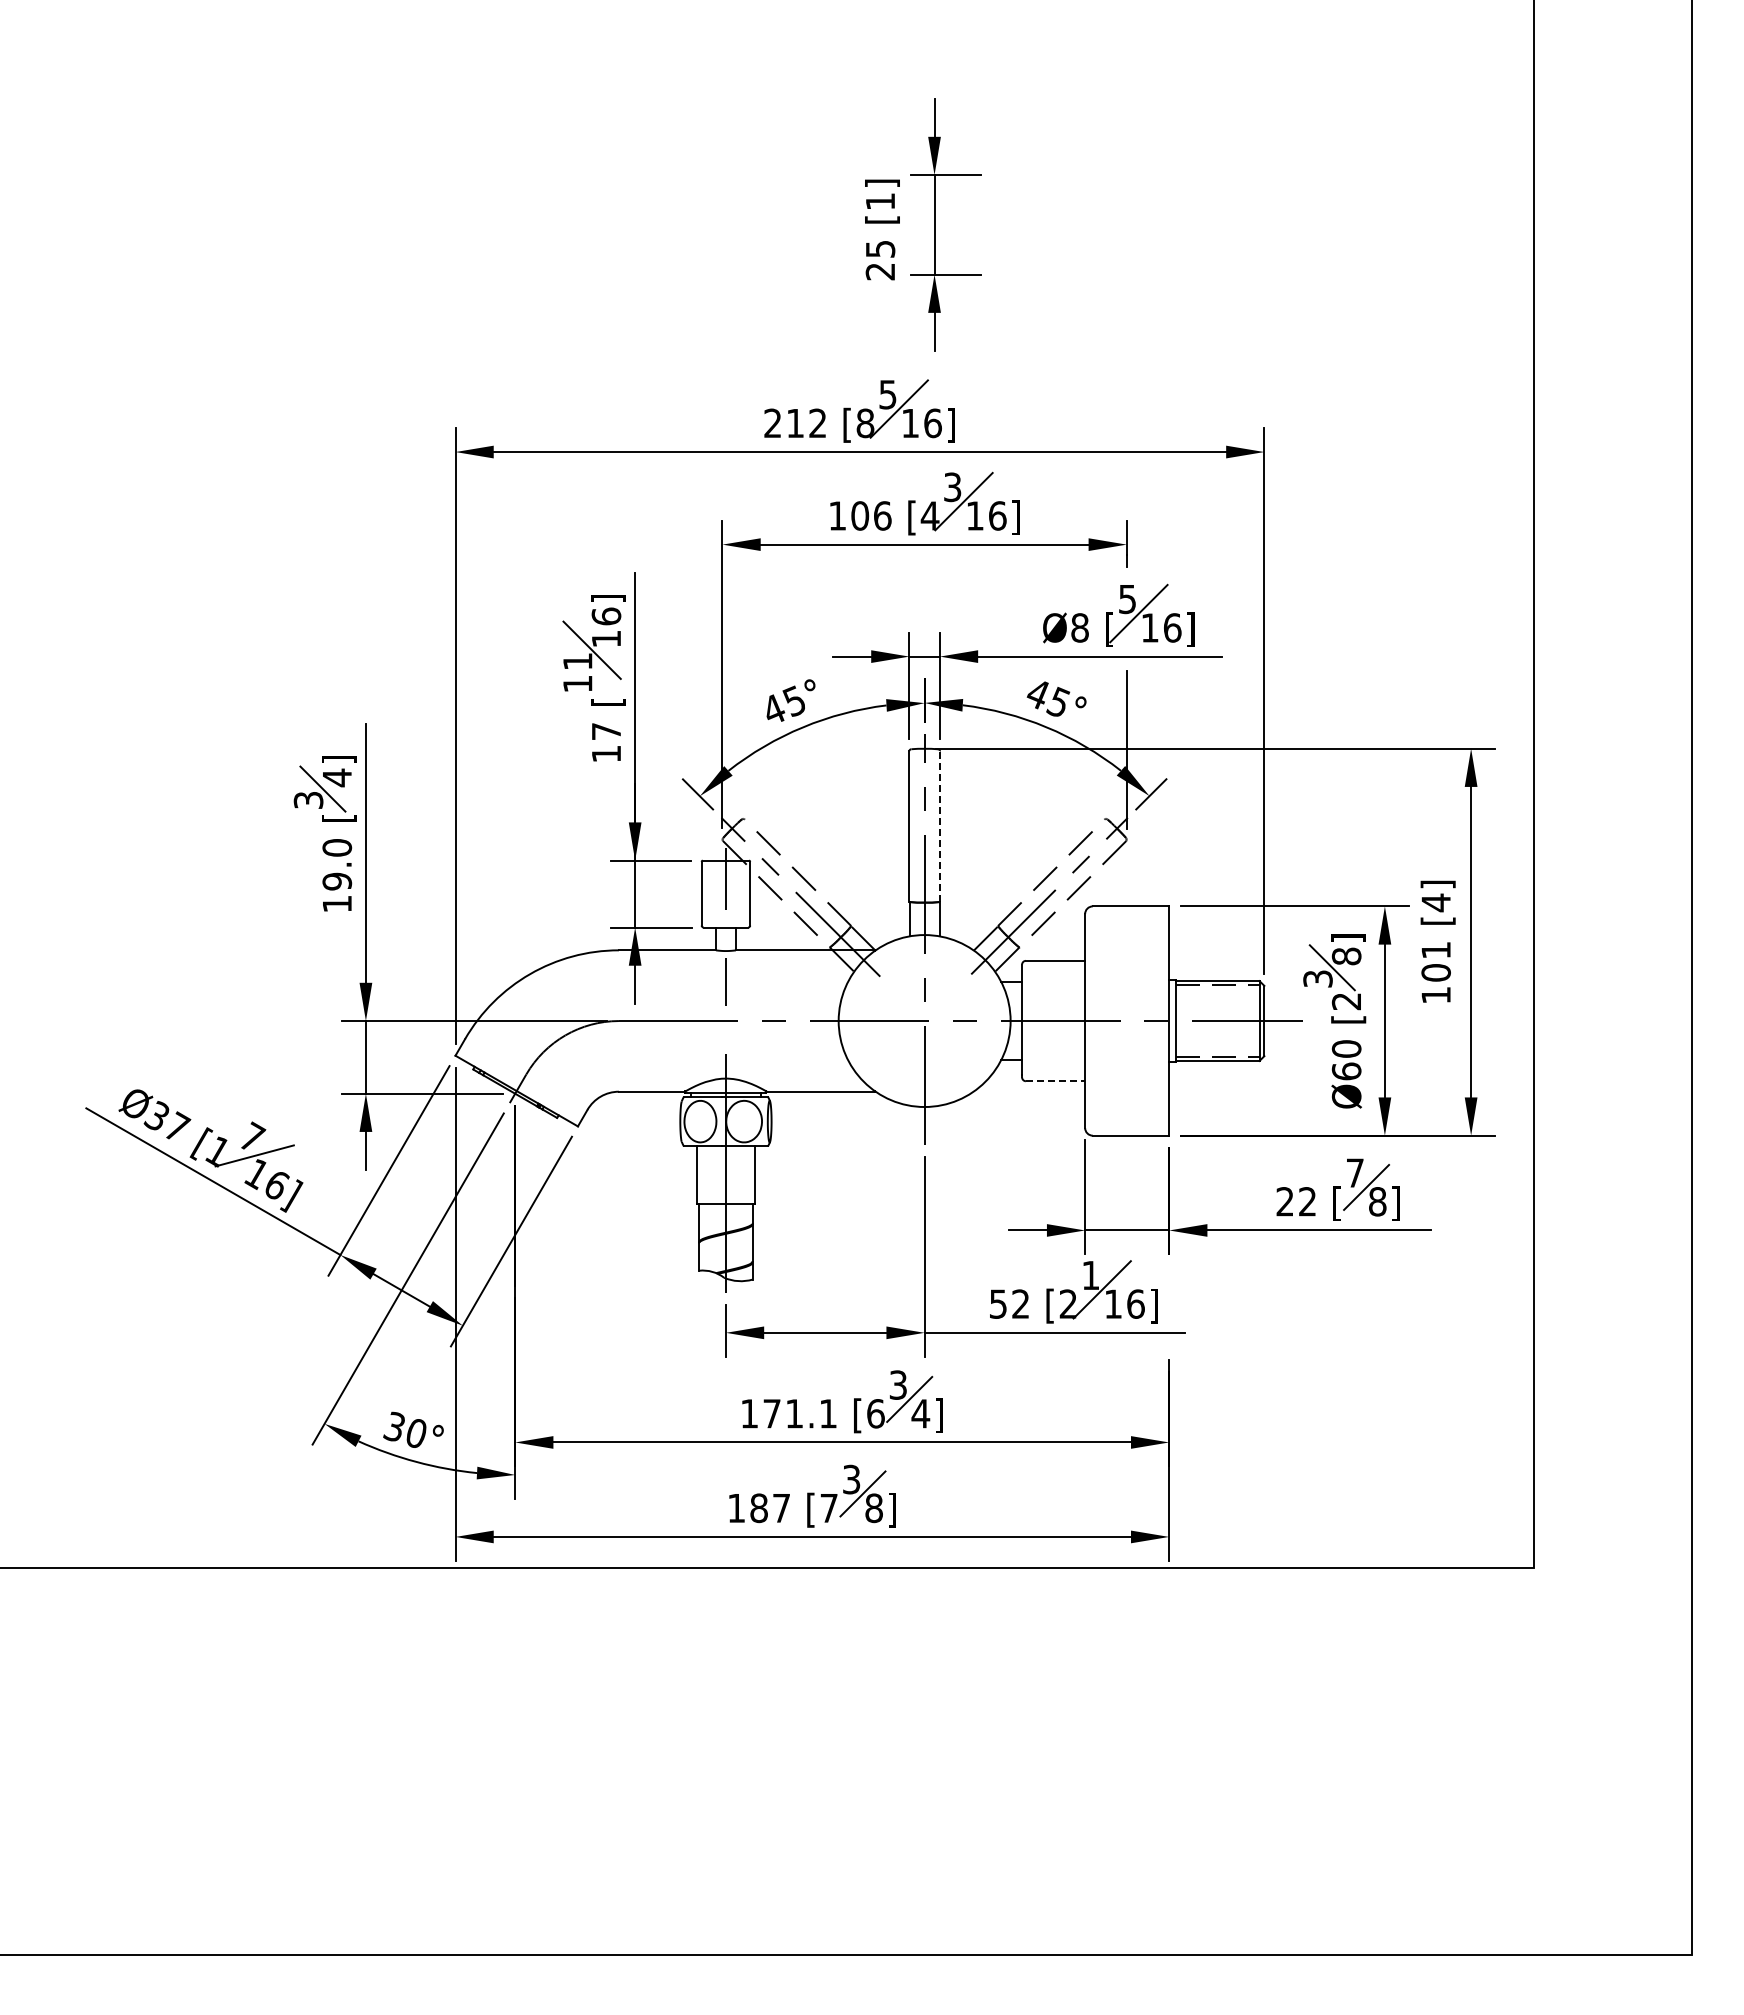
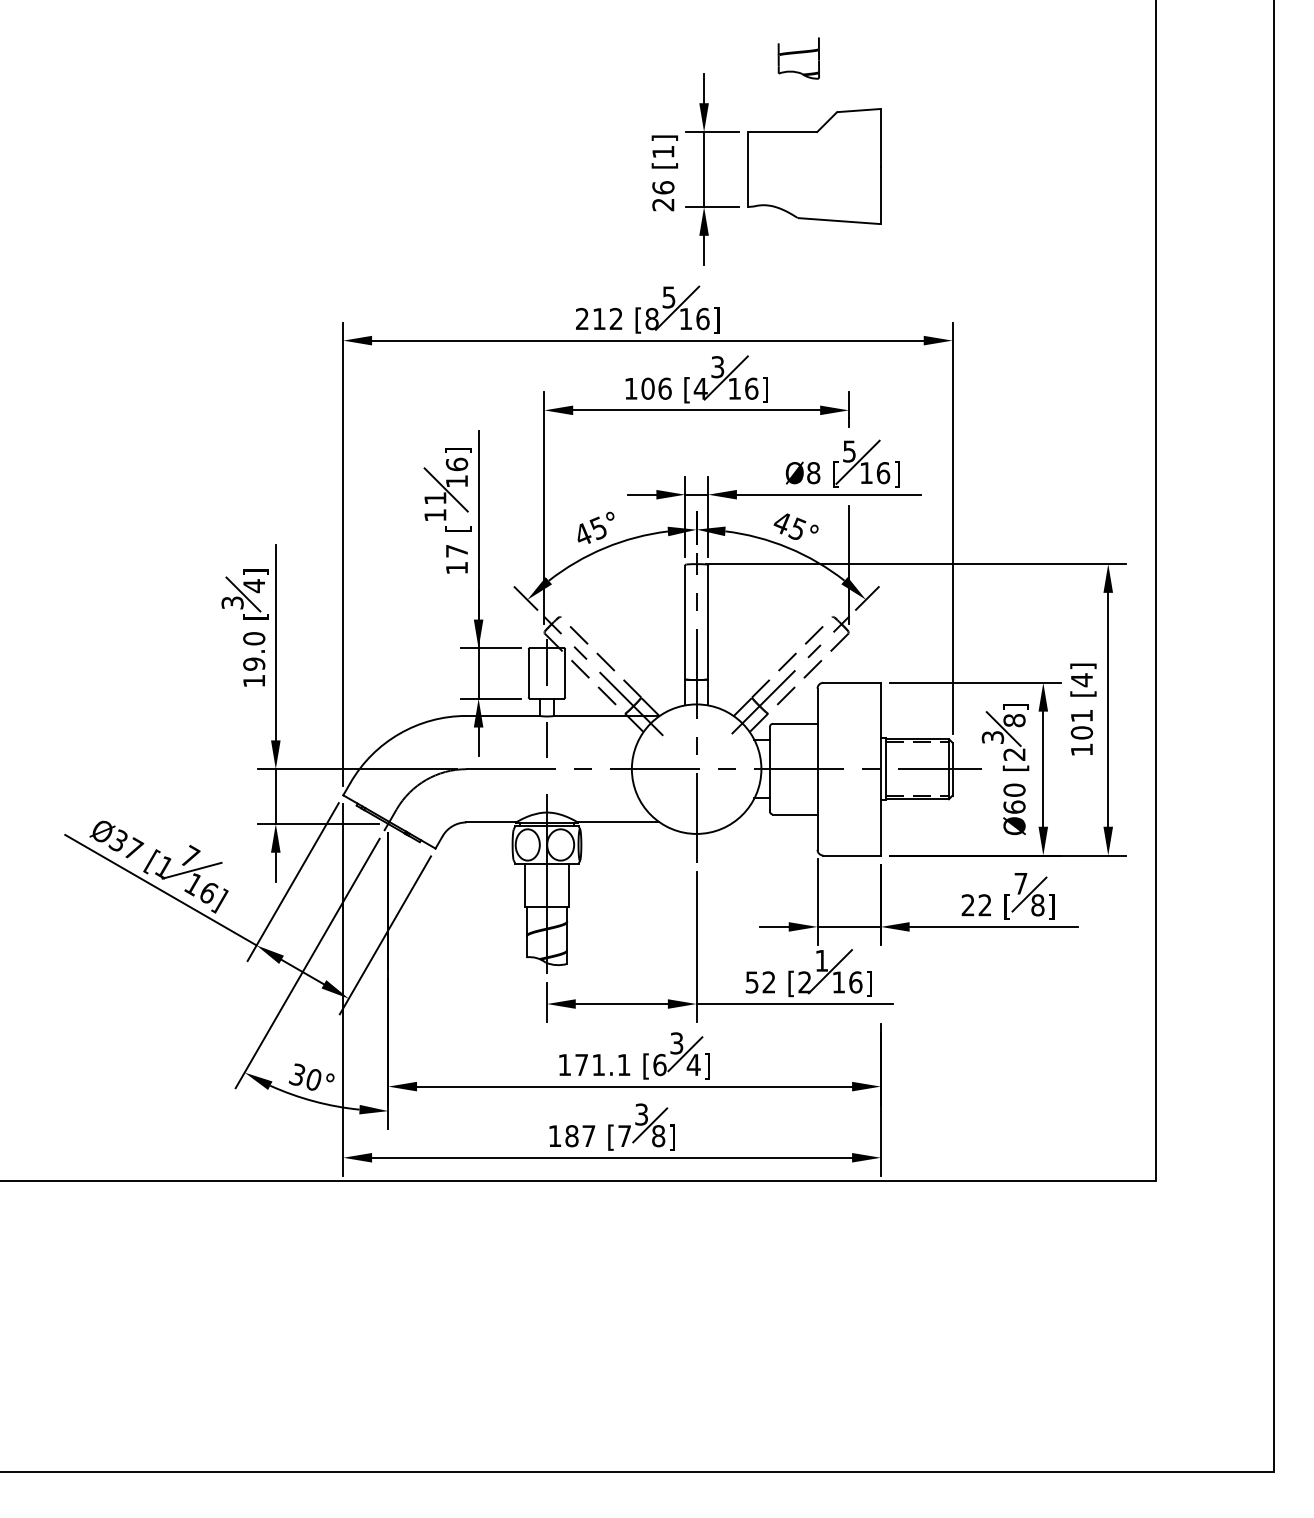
part: (1060, 77) -> (798, 58), added
part: (1080, 220) -> (814, 166), added
text: (880, 248) -> (663, 187), 25 -> 26
line: (939, 826) -> (707, 622), dashed -> solid
line: (1055, 1081) -> (795, 814), dashed -> solid

